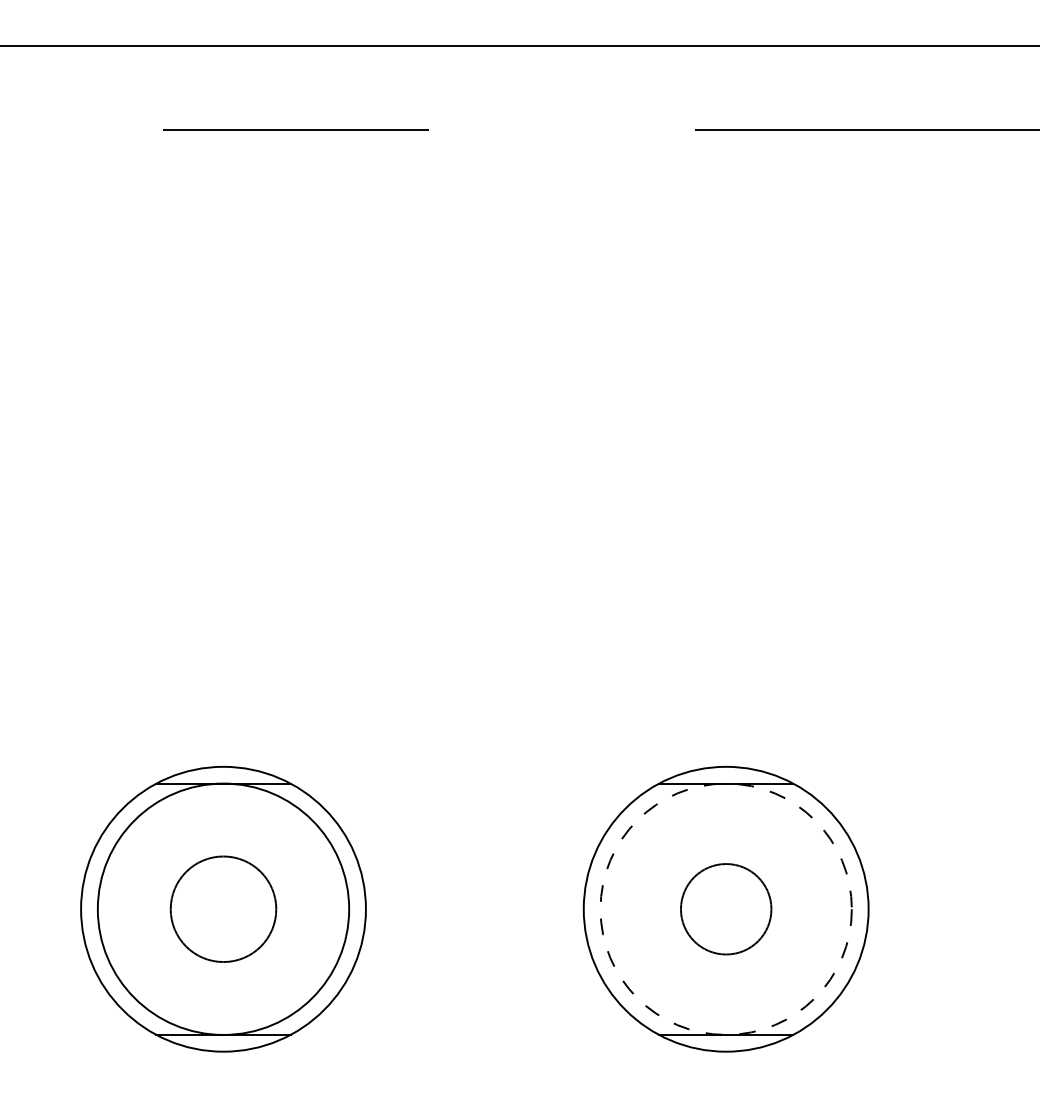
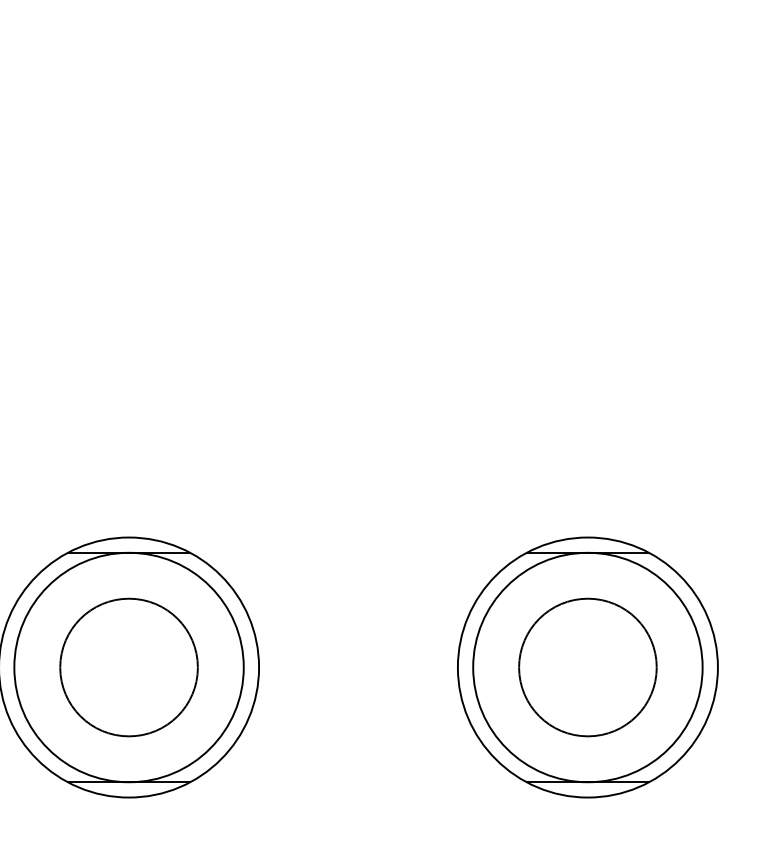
circle: (223, 908) -> (129, 666), size x1.43
circle: (725, 908) -> (587, 666), dashed -> solid
circle: (725, 908) -> (587, 666), size x1.67

